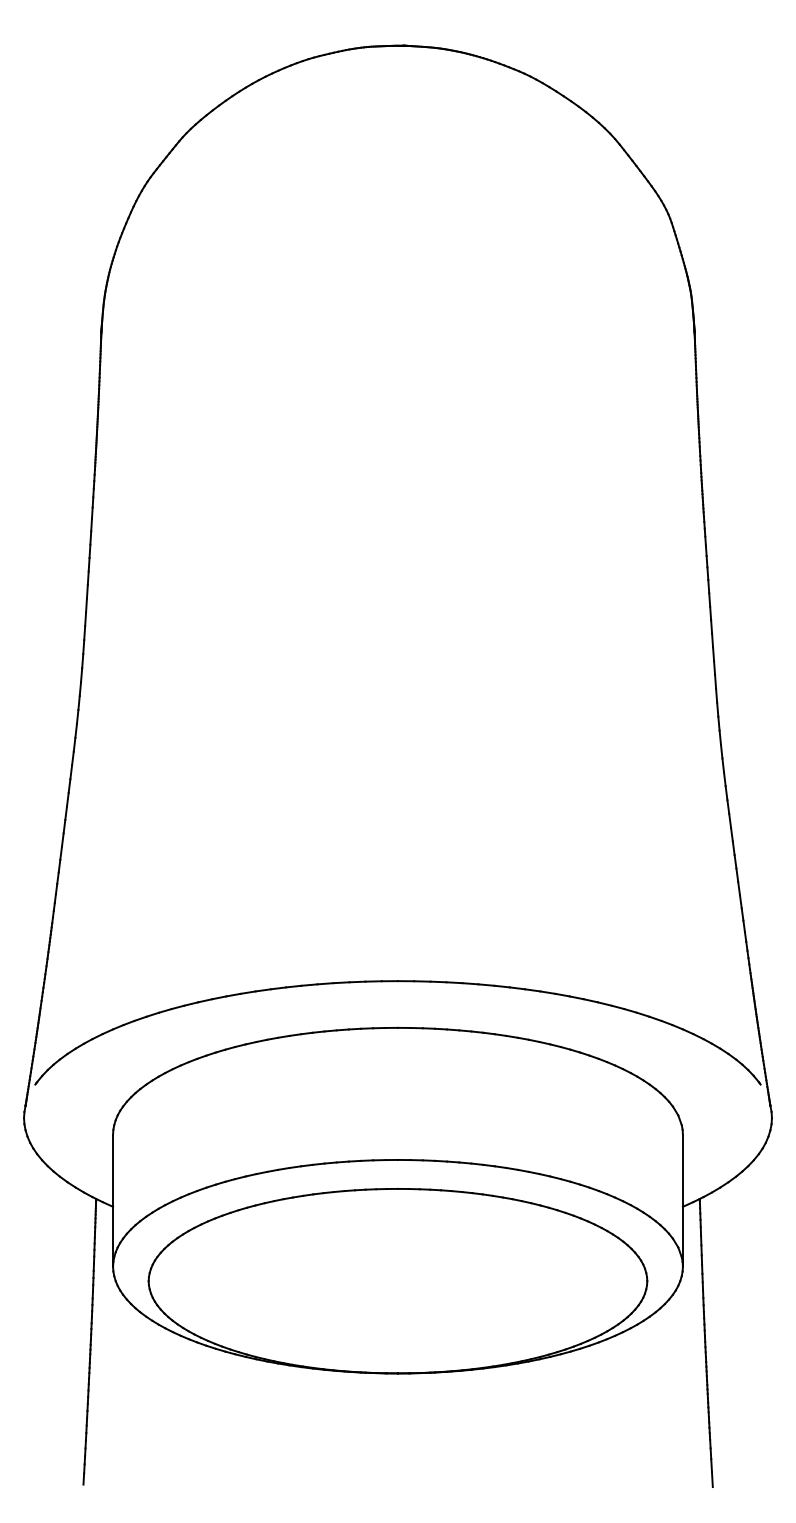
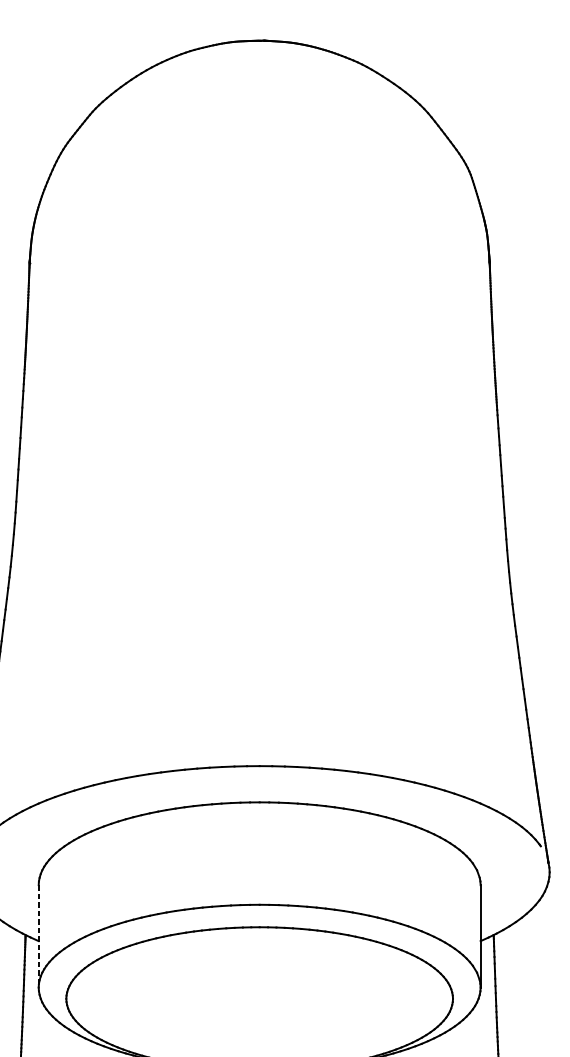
line: (113, 1201) -> (39, 937), solid -> dashed

